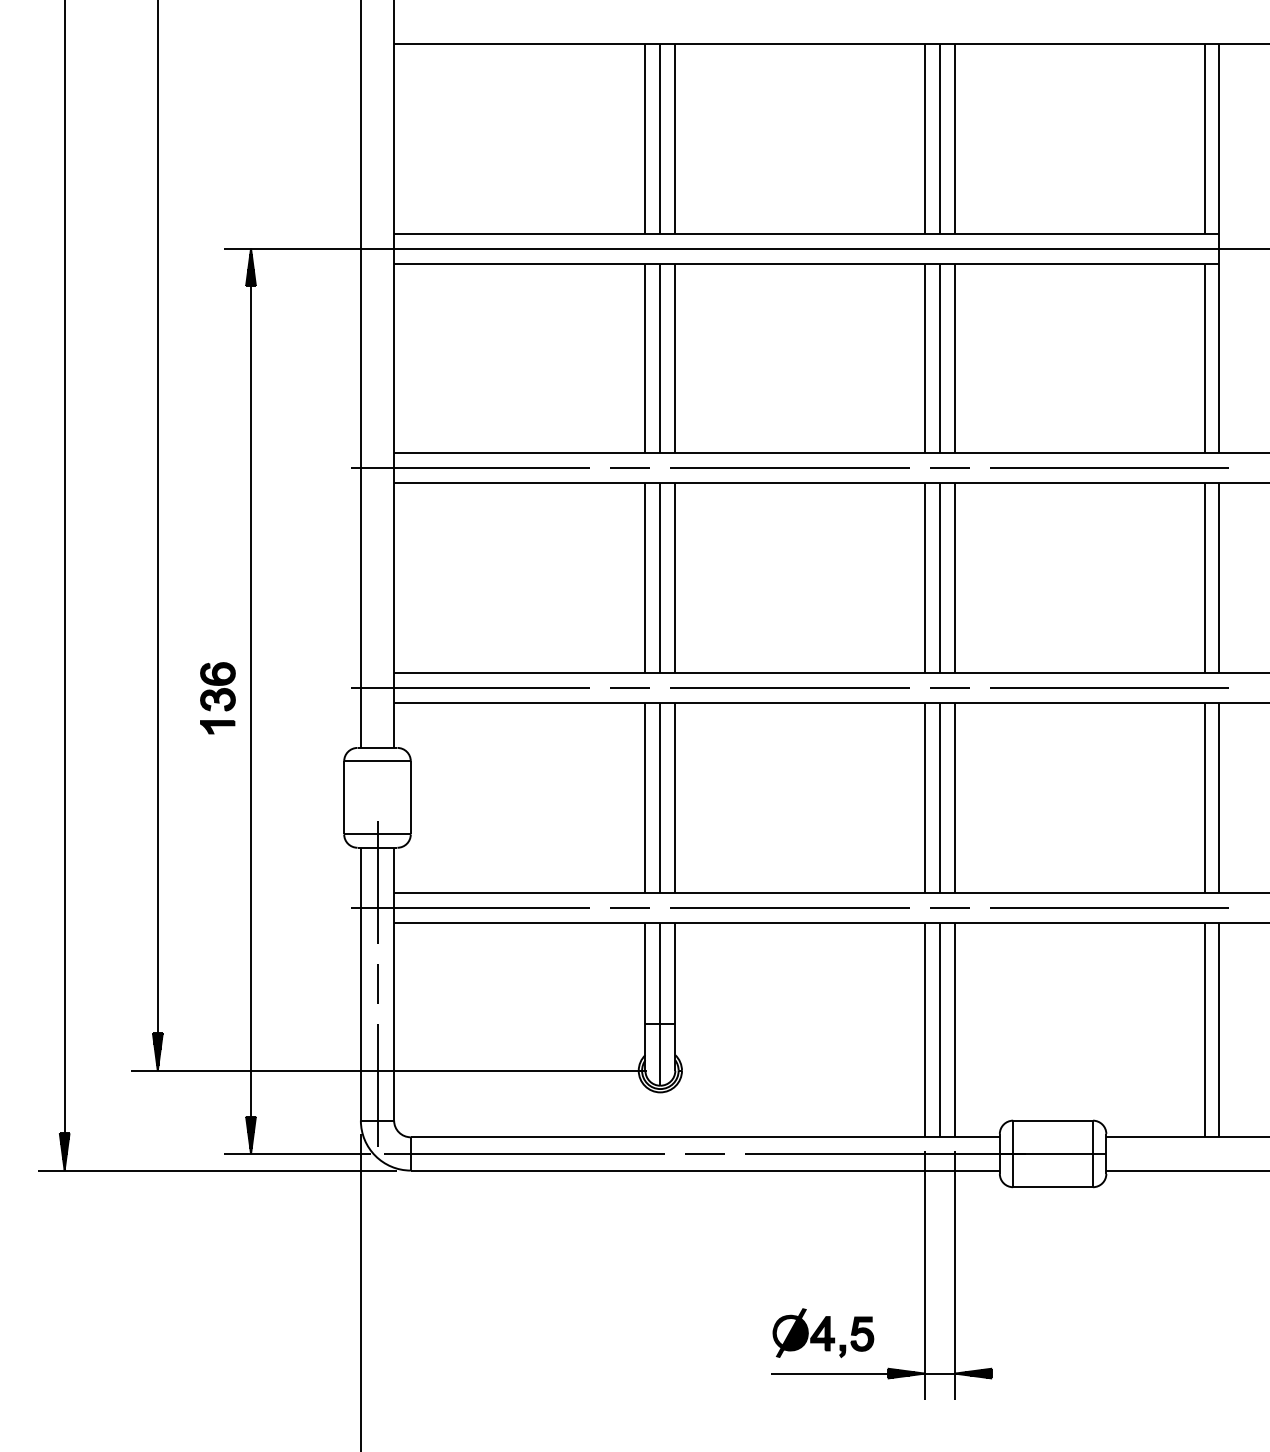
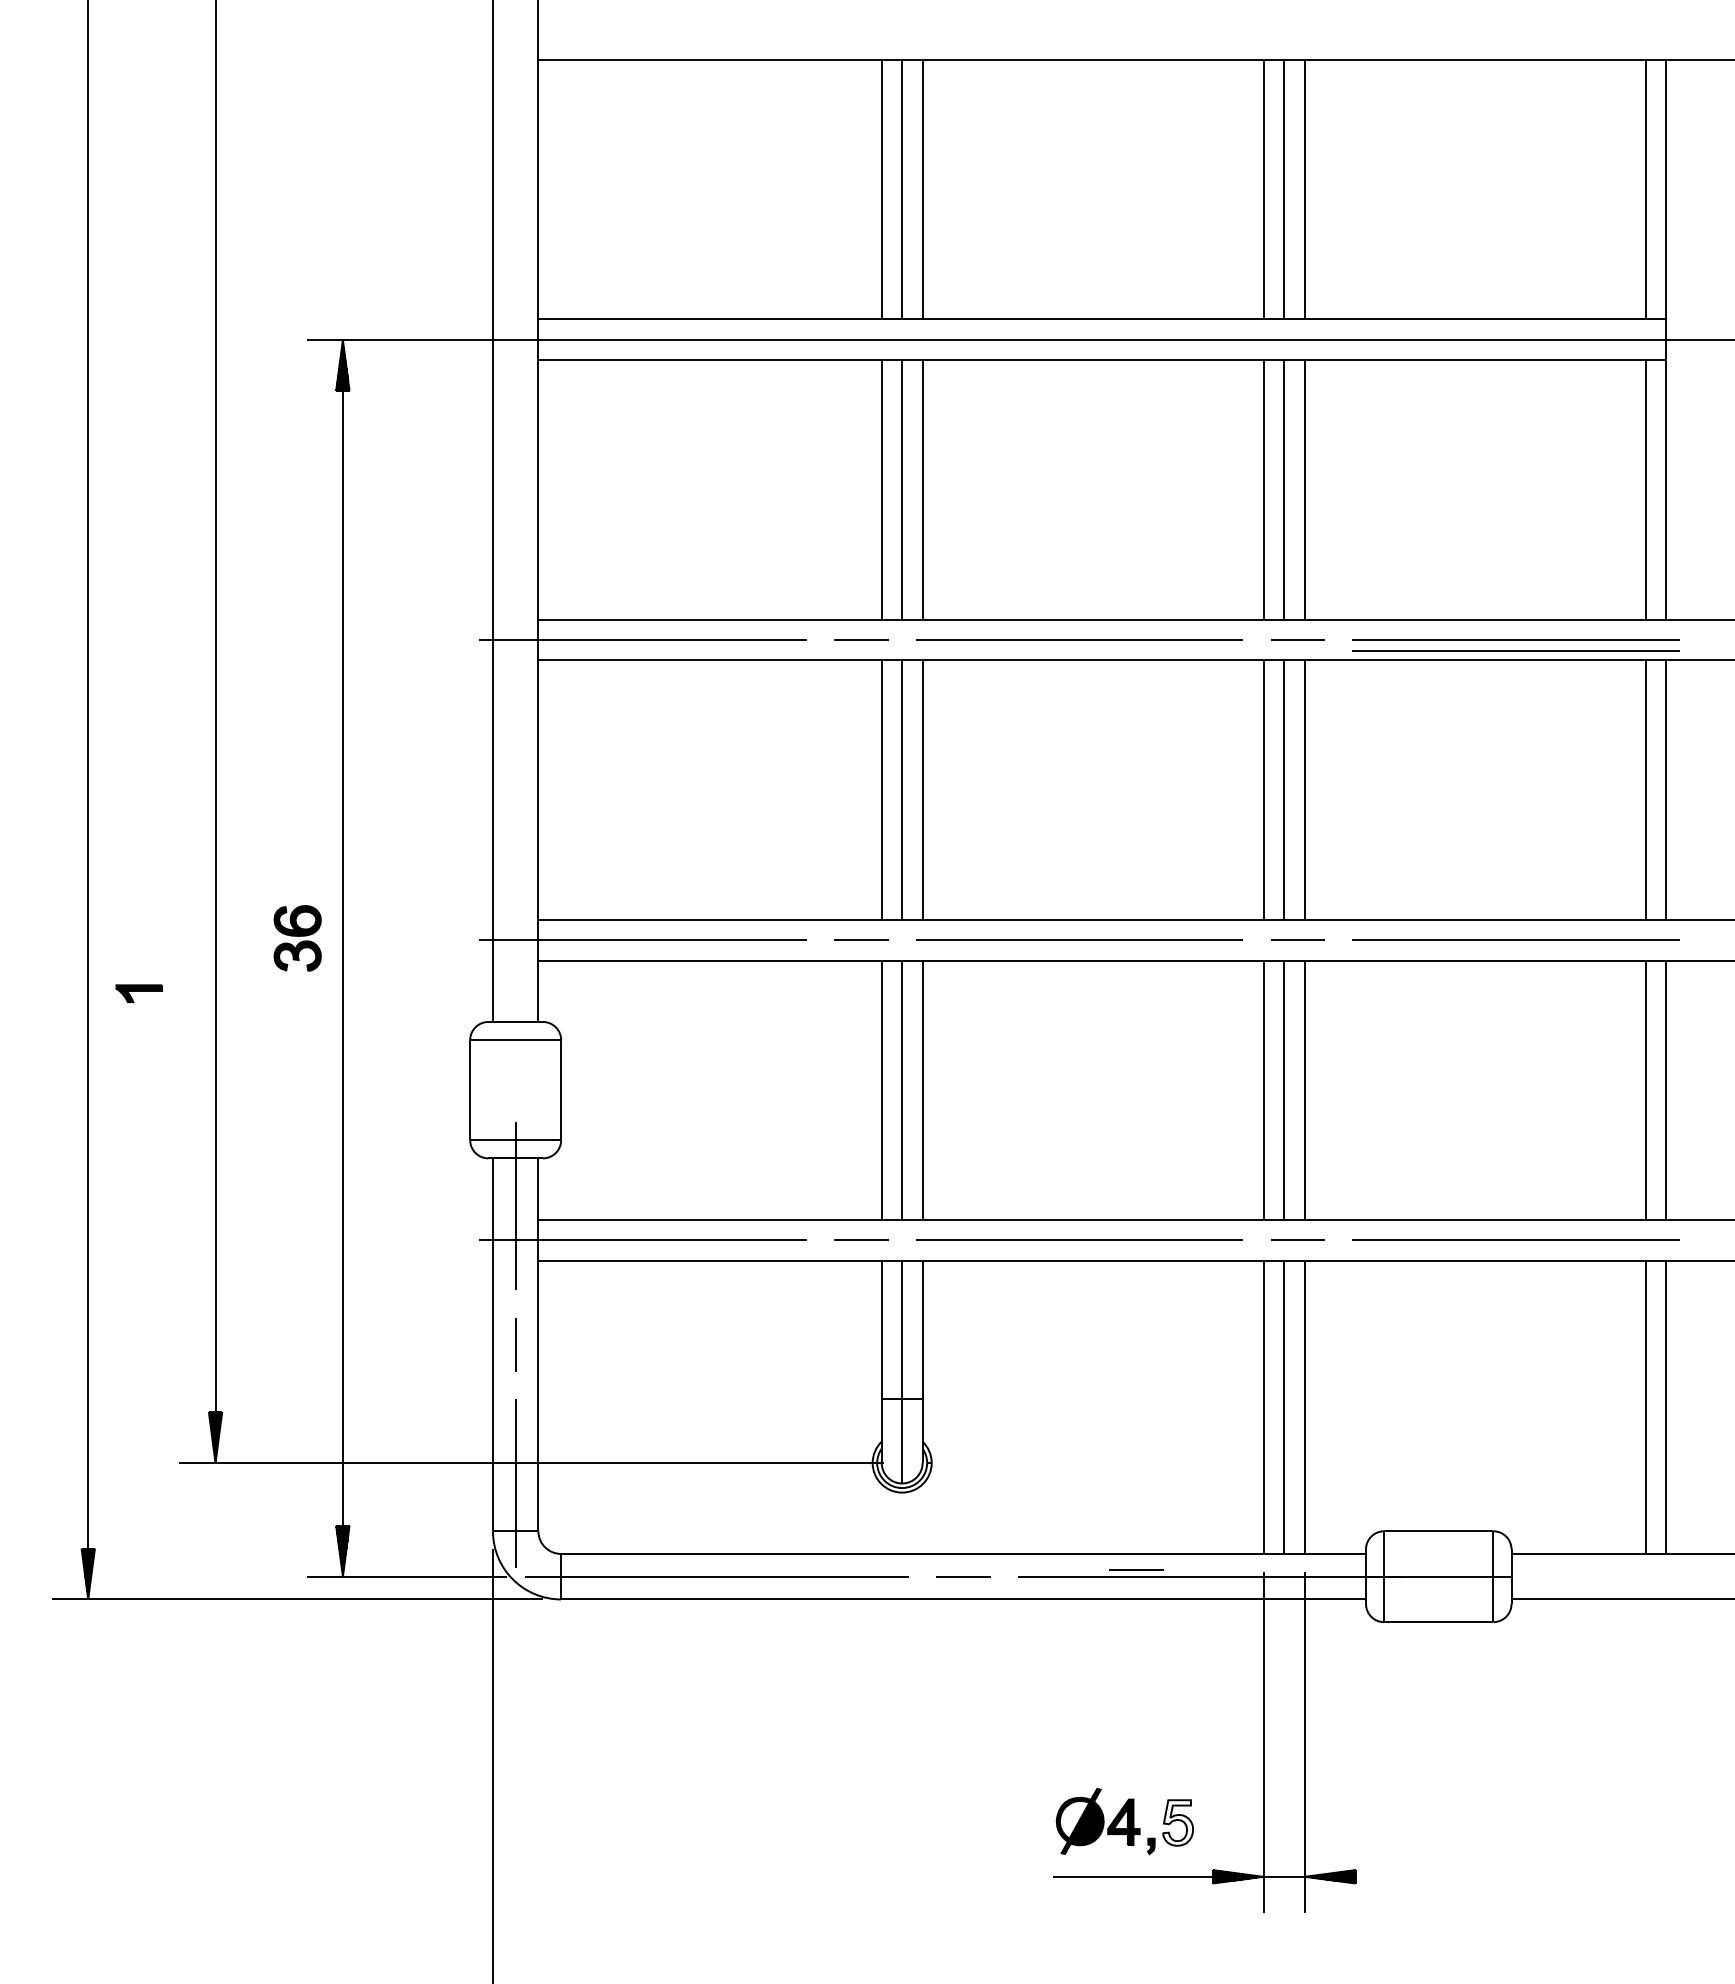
line: (1109, 476) -> (1515, 650), added
part: (217, 727) -> (138, 993), moved
line: (831, 1148) -> (1136, 1569), added
fill: (861, 1333) -> (1177, 1822), removed

